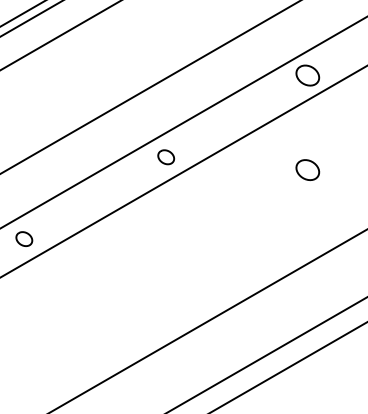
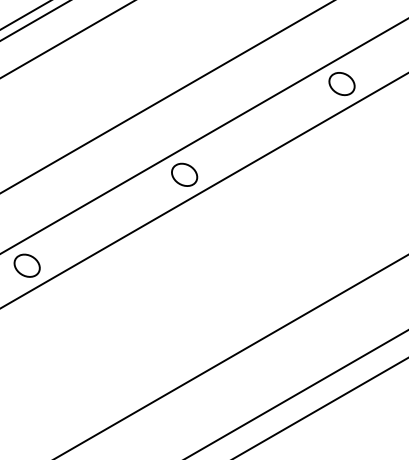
part: (165, 157) -> (184, 174), size x1.43
part: (307, 170) -> (341, 189), removed
part: (23, 238) -> (26, 265), size x1.43

